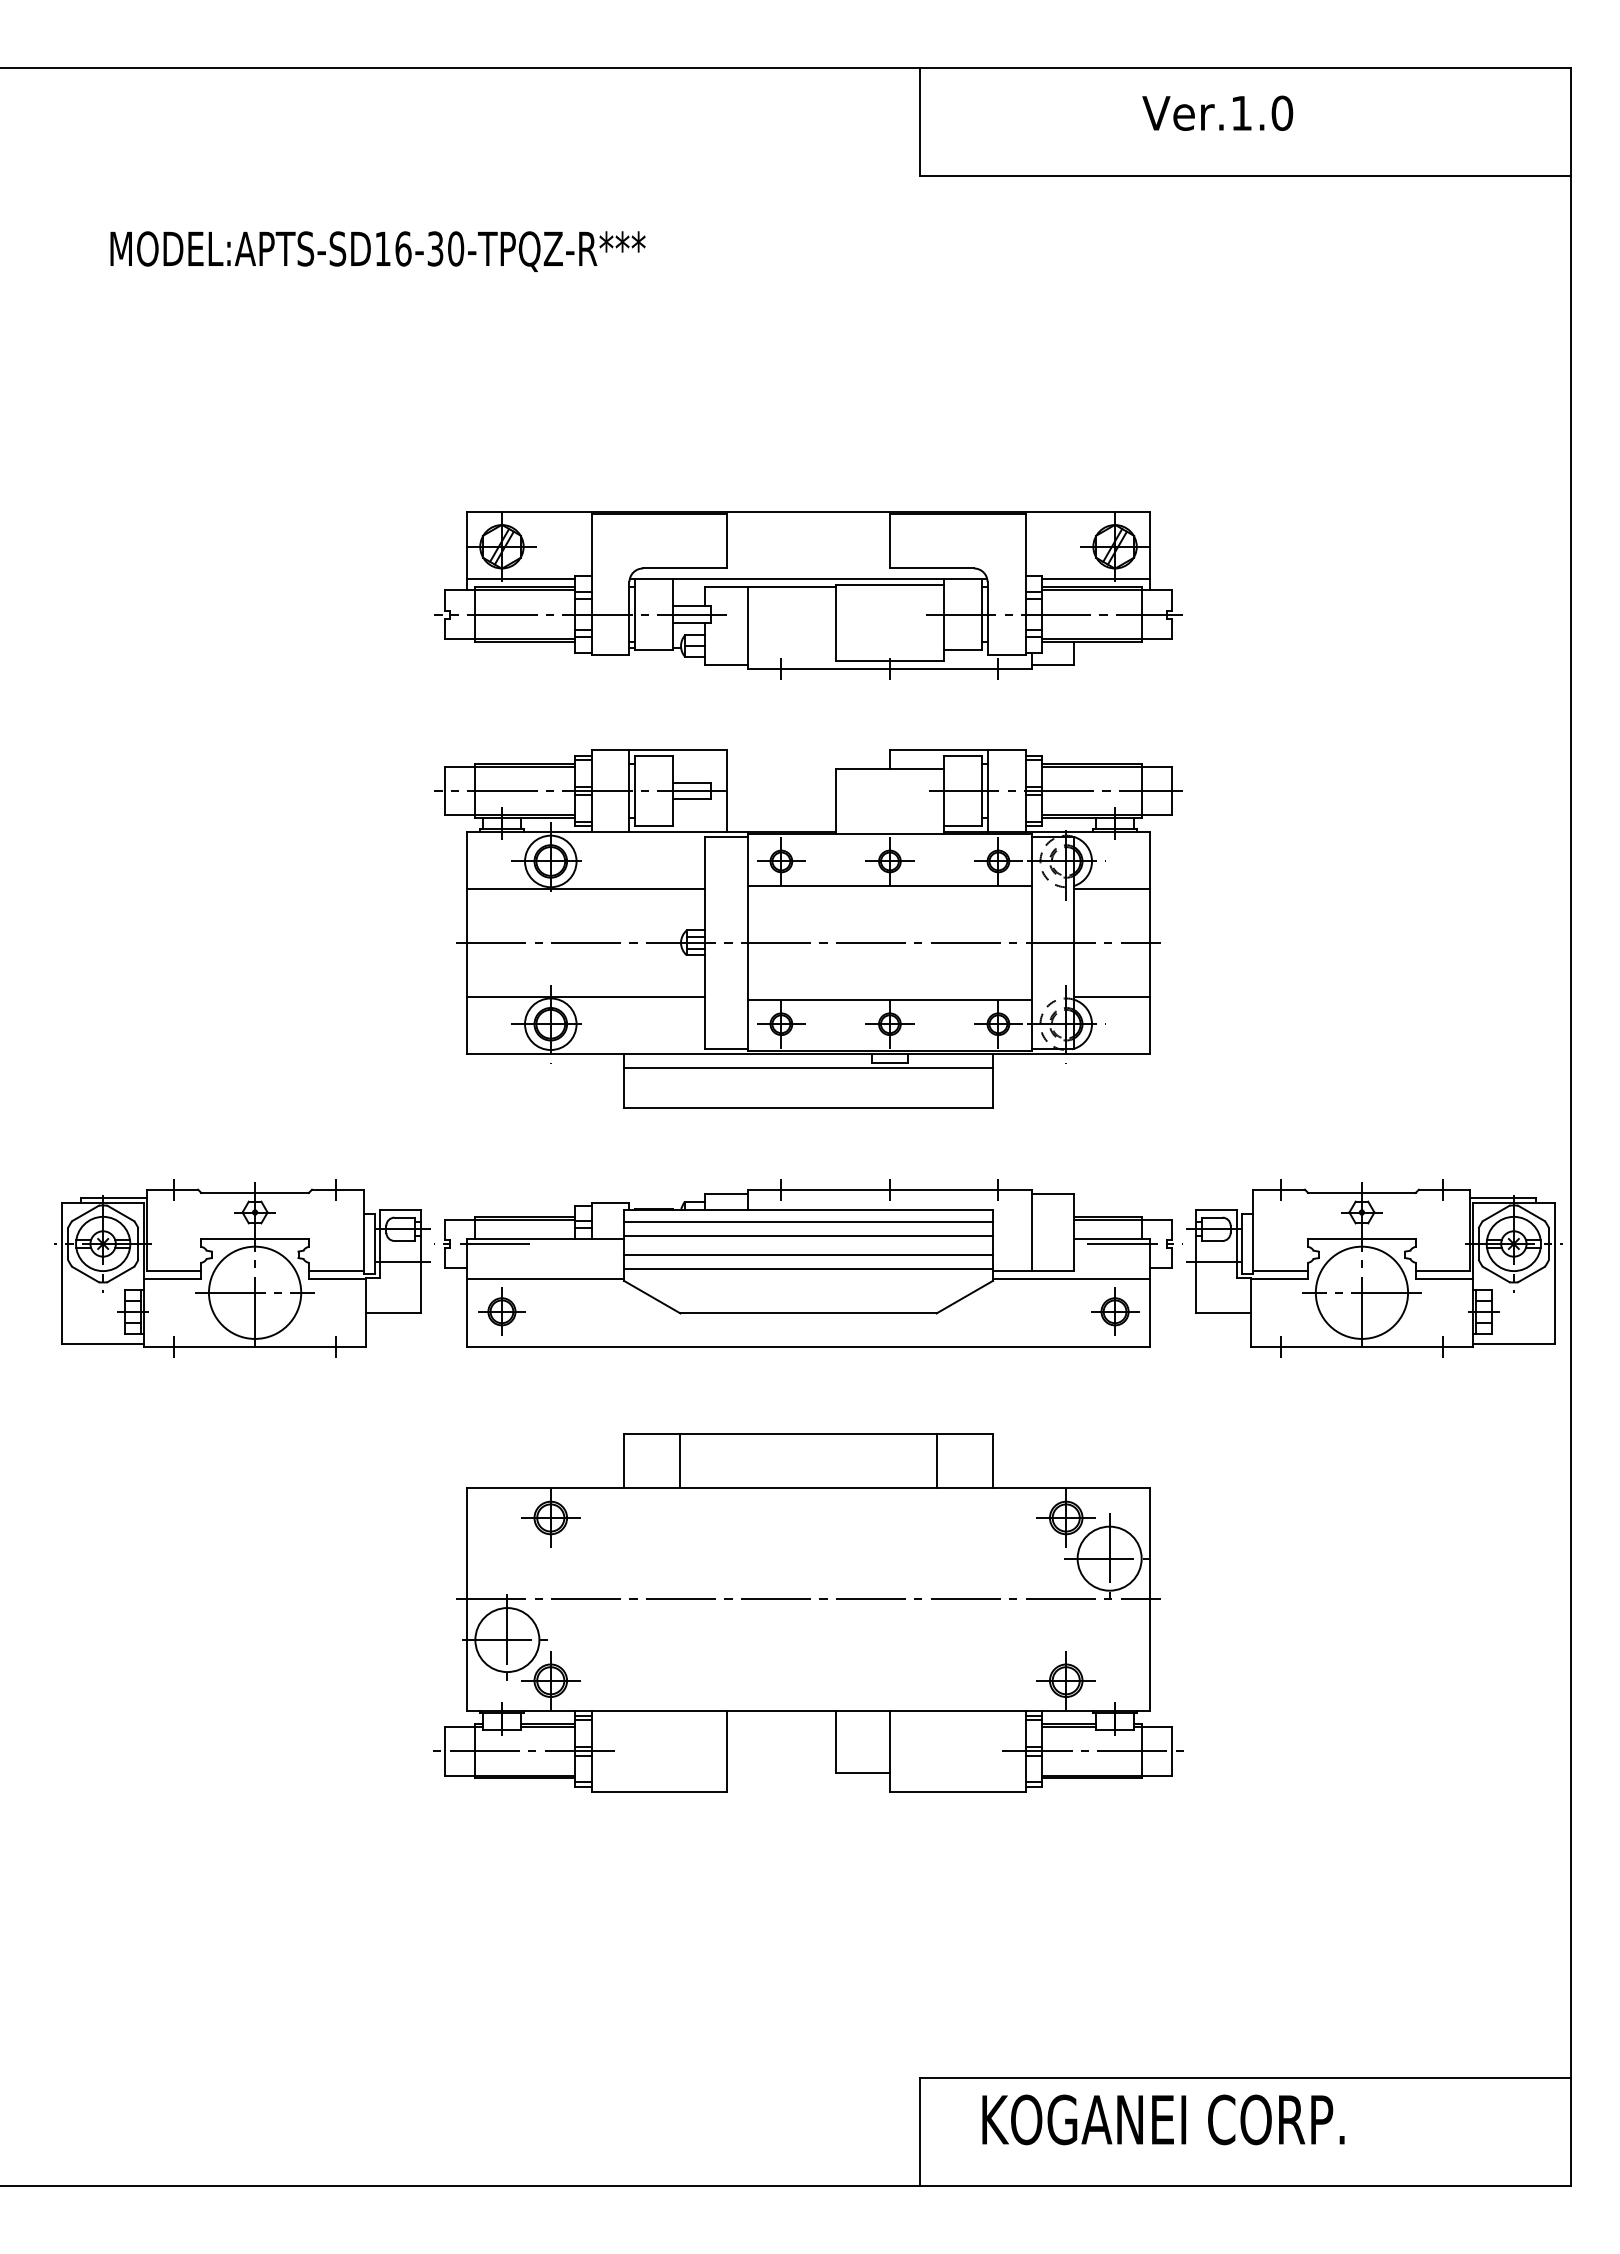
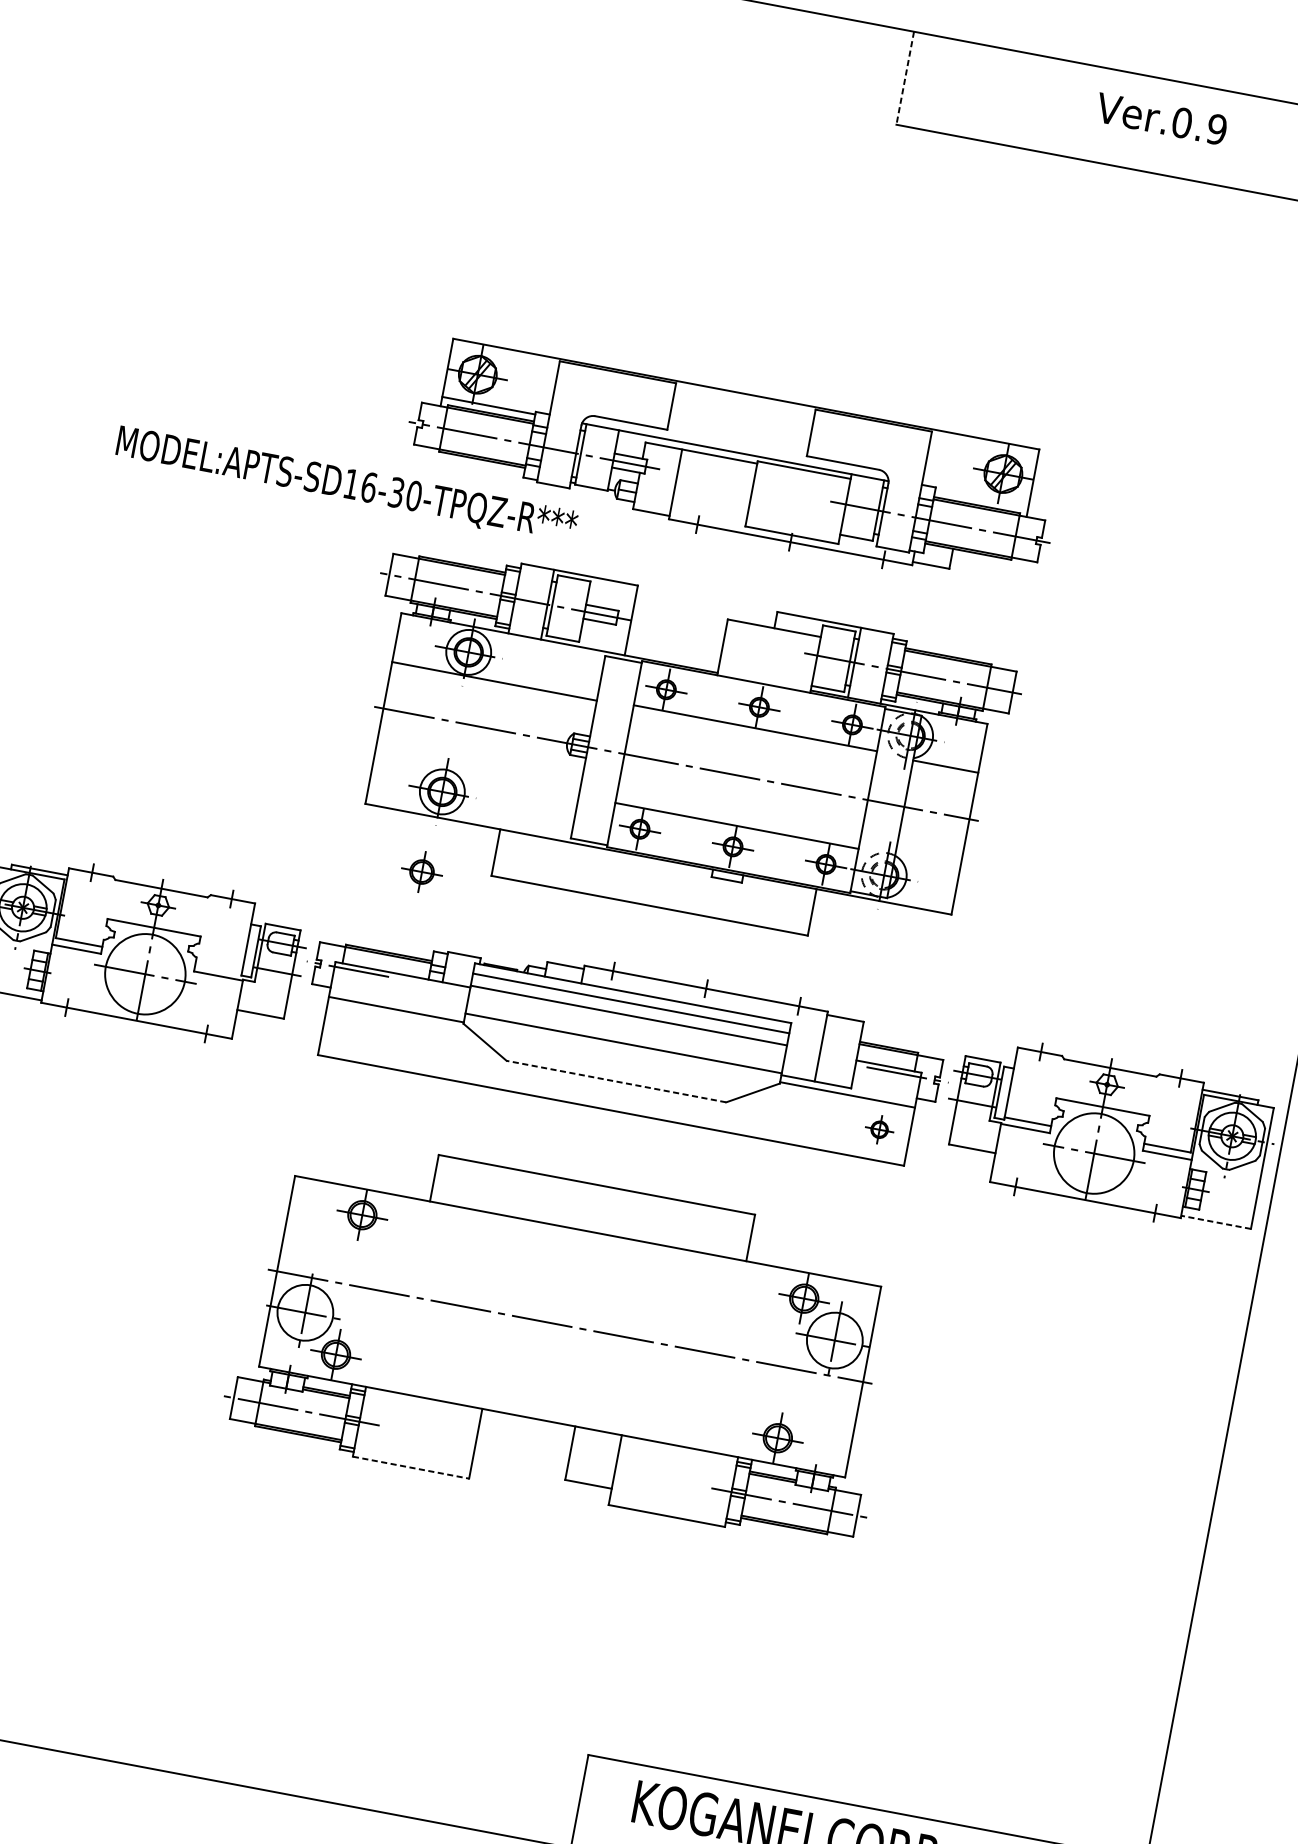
text: (1262, 112) -> (1200, 125), Ver.1.0 -> Ver.0.9
line: (920, 122) -> (905, 78), solid -> dashed
text: (377, 251) -> (346, 485), moved
line: (1095, 579) -> (981, 498), removed
line: (585, 997) -> (476, 774), removed
line: (1112, 997) -> (928, 860), removed
line: (808, 1067) -> (656, 870), removed
line: (808, 1254) -> (625, 1031), removed
line: (336, 1271) -> (218, 969), removed
part: (501, 1311) -> (421, 871), moved
part: (1115, 1311) -> (879, 1129), size x0.7
line: (808, 1313) -> (616, 1081), solid -> dashed
line: (1513, 1344) -> (1215, 1222), solid -> dashed
line: (680, 1460) -> (482, 1186), removed
line: (936, 1460) -> (702, 1228), removed
line: (659, 1791) -> (411, 1467), solid -> dashed

